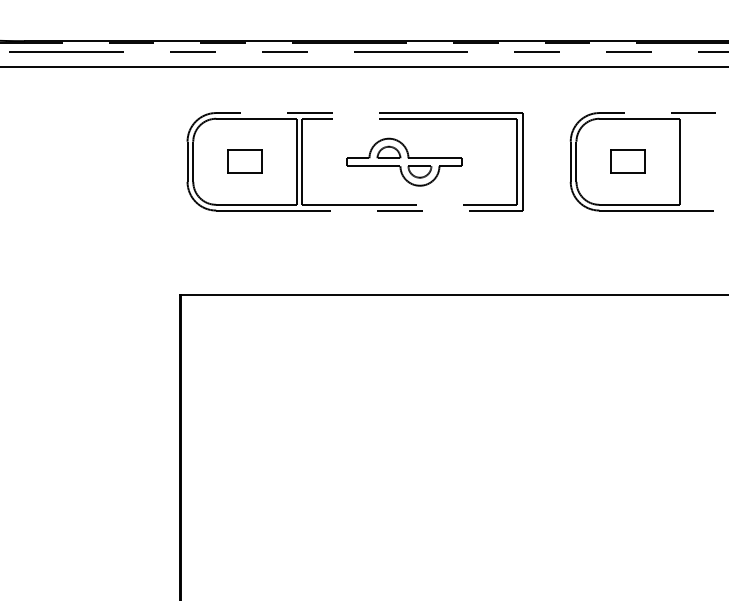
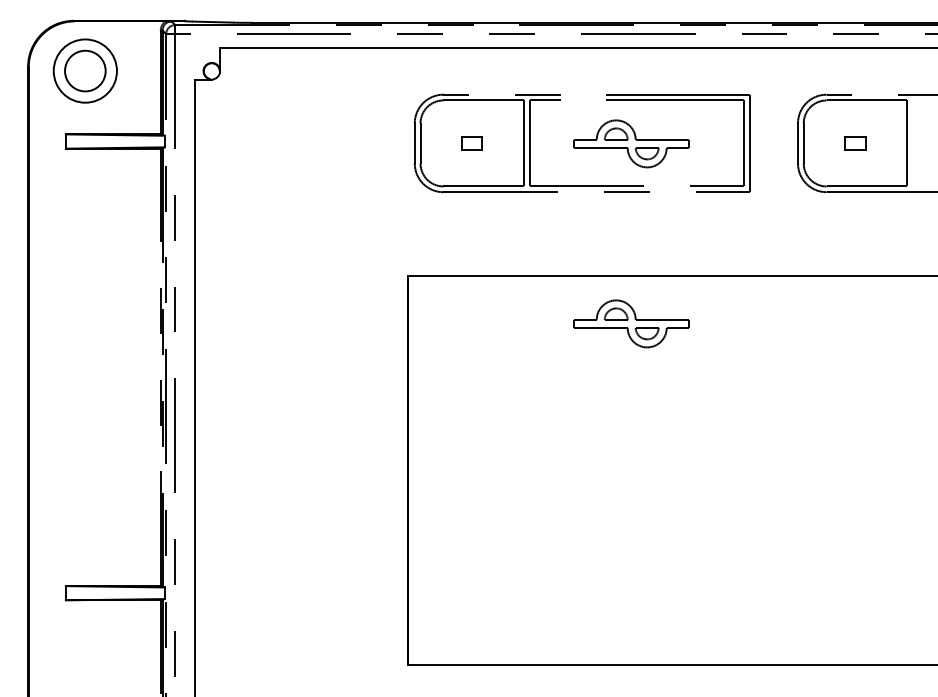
part: (244, 161) -> (471, 143), size x0.6
part: (628, 161) -> (855, 143), size x0.6
part: (404, 341) -> (631, 323), added

